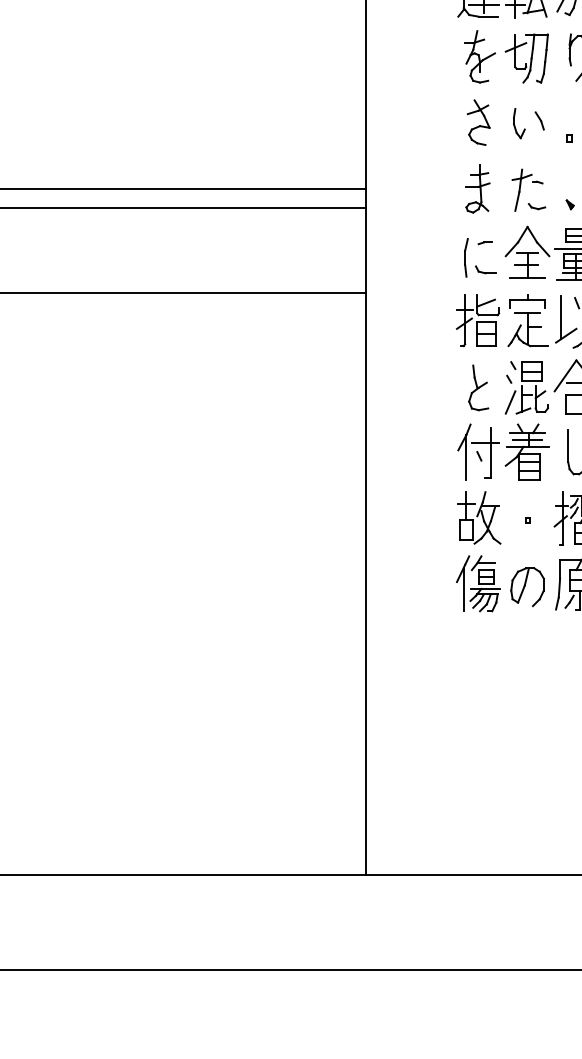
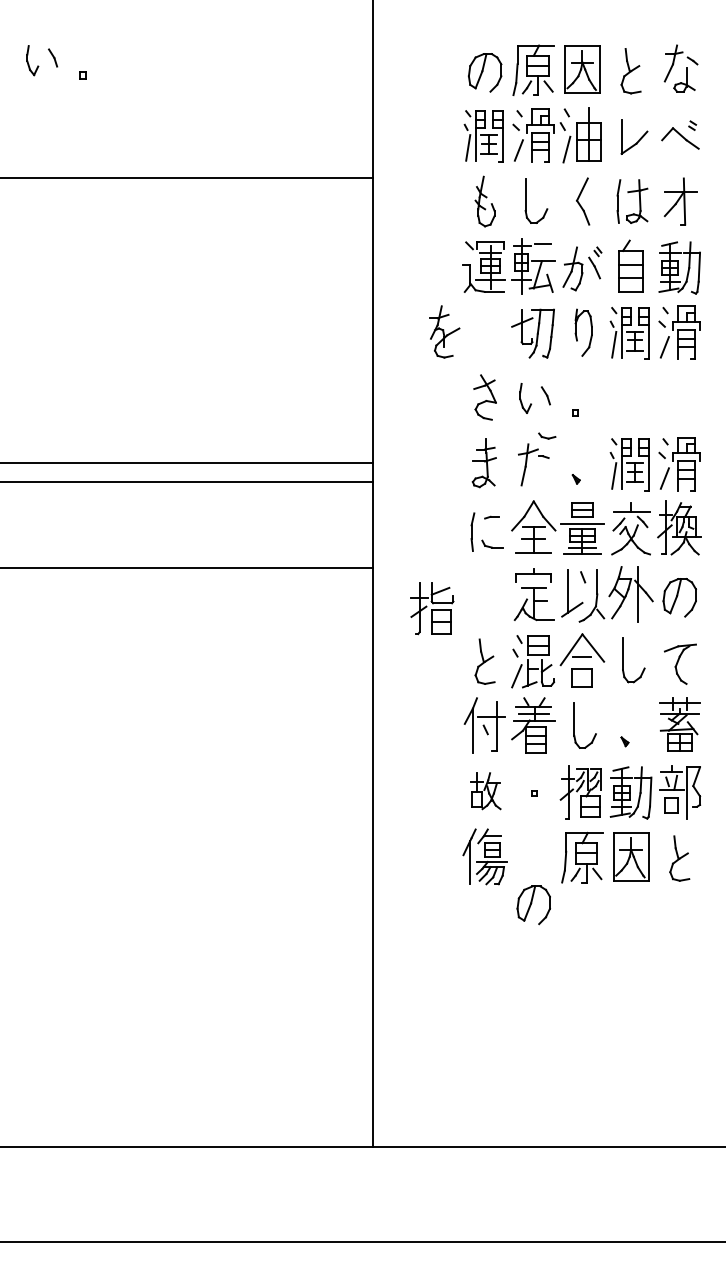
part: (480, 56) -> (444, 331), moved
part: (537, 205) -> (547, 435), moved
part: (478, 320) -> (432, 608), moved
part: (479, 517) -> (485, 790), size x0.7
part: (527, 587) -> (533, 905), moved

